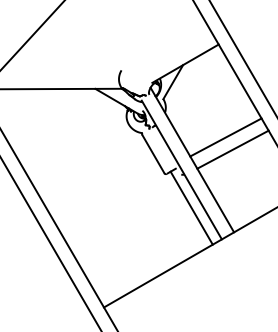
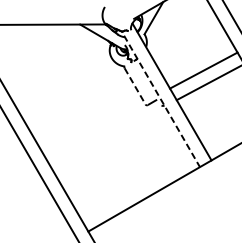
line: (153, 154) -> (135, 86), solid -> dashed
line: (182, 170) -> (162, 101), solid -> dashed
line: (191, 207) -> (171, 136), removed

